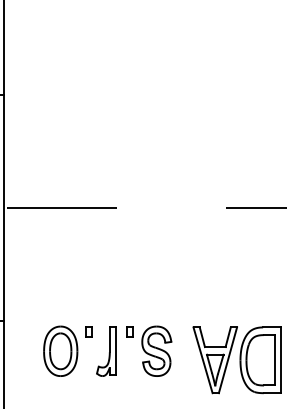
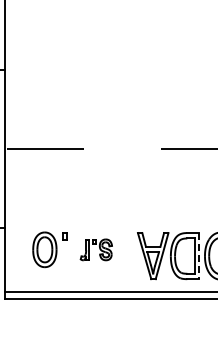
part: (134, 350) -> (96, 249), size x0.6
line: (281, 360) -> (199, 256), solid -> dashed

